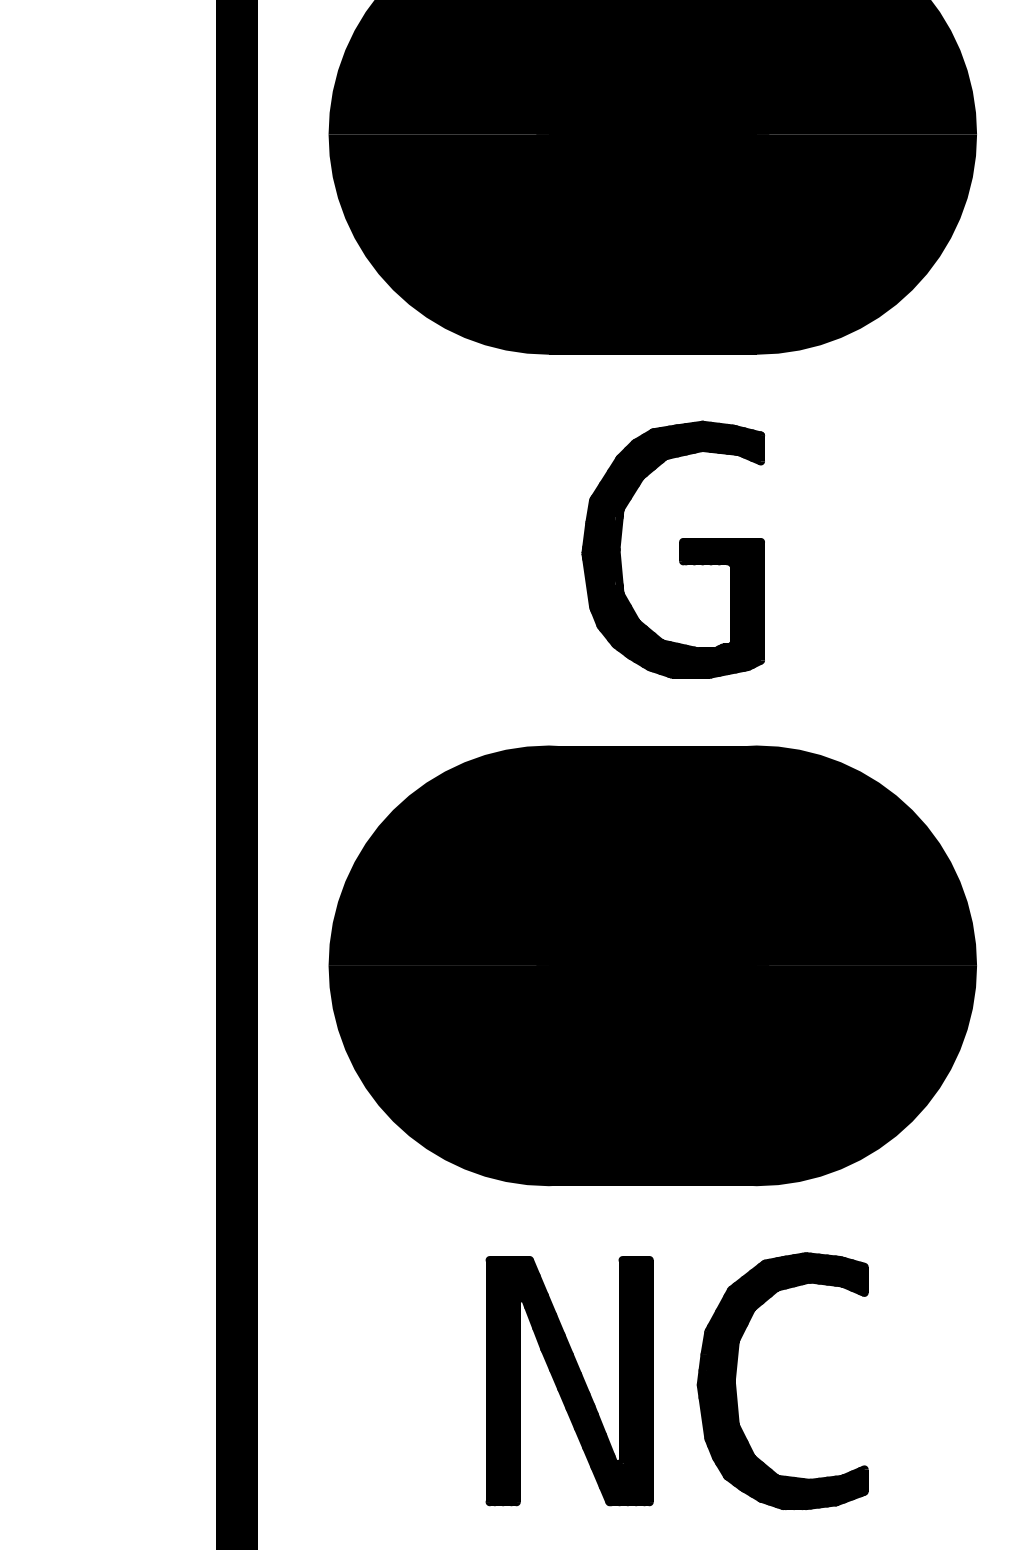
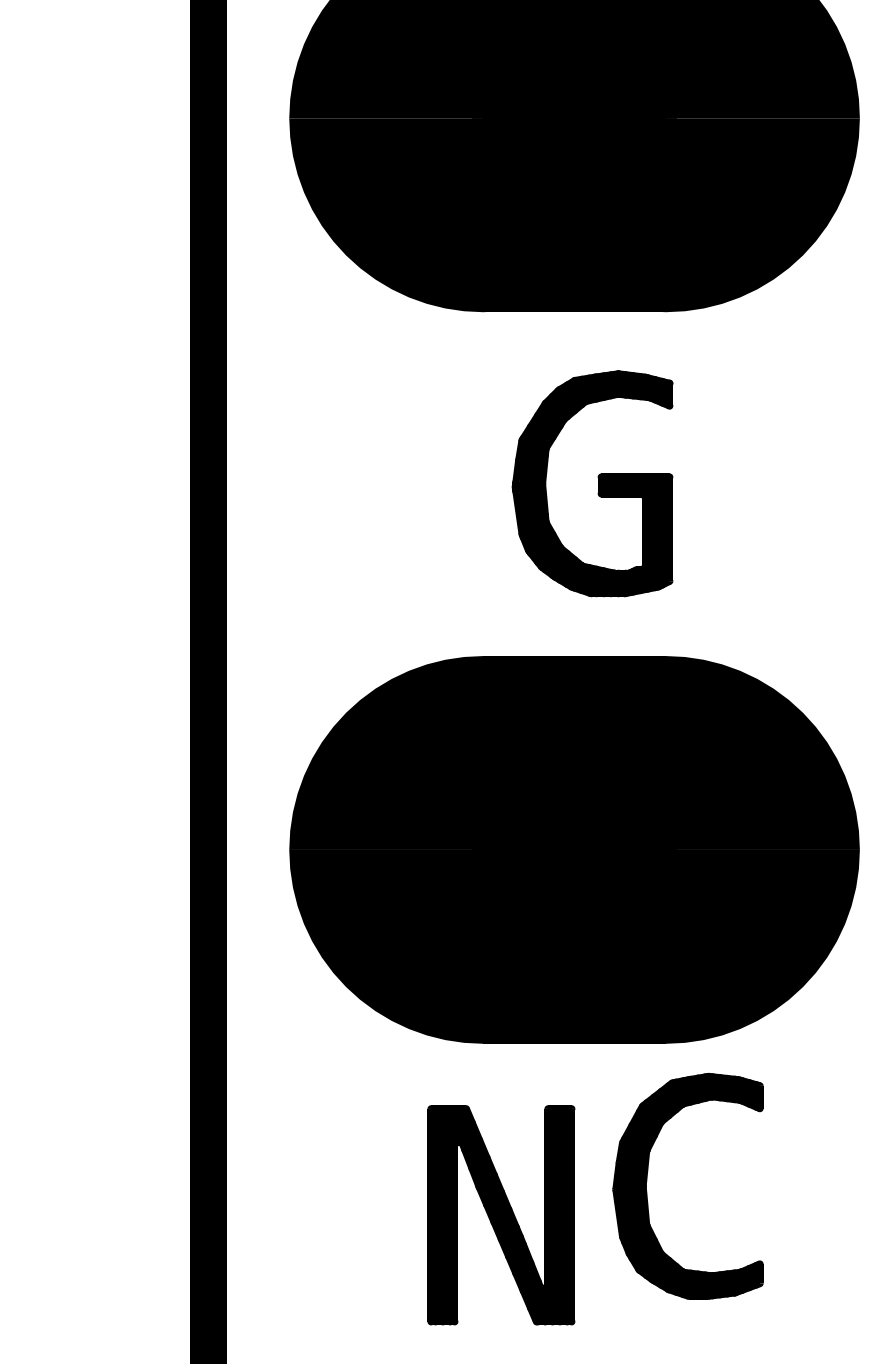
part: (736, 1377) -> (647, 1183), moved

